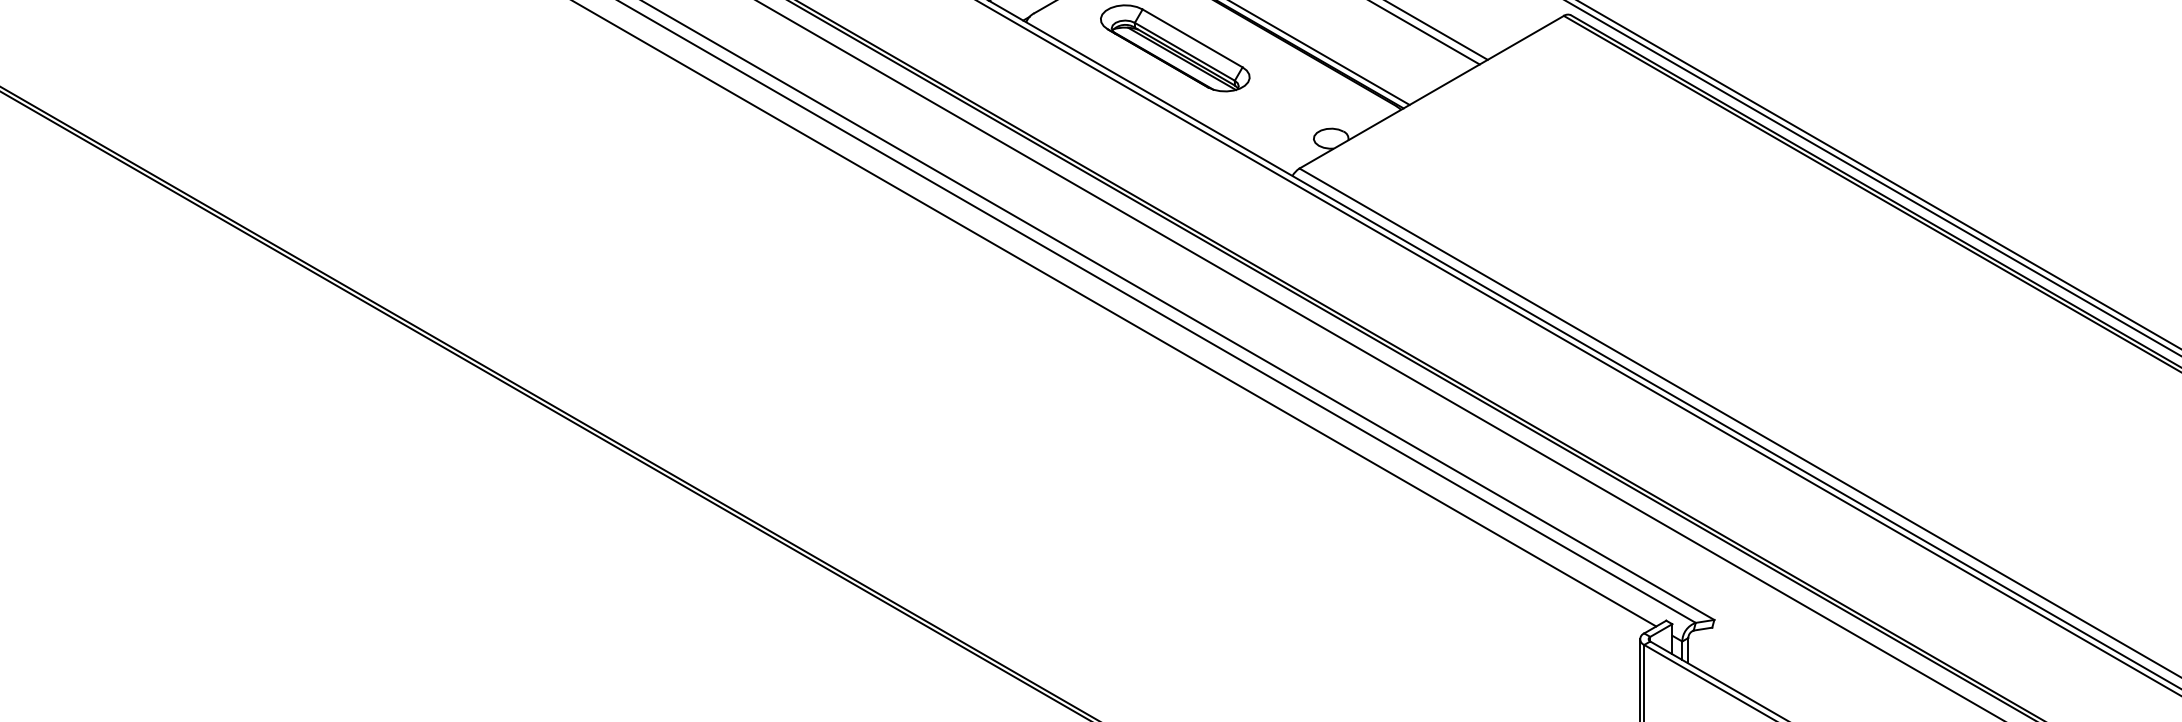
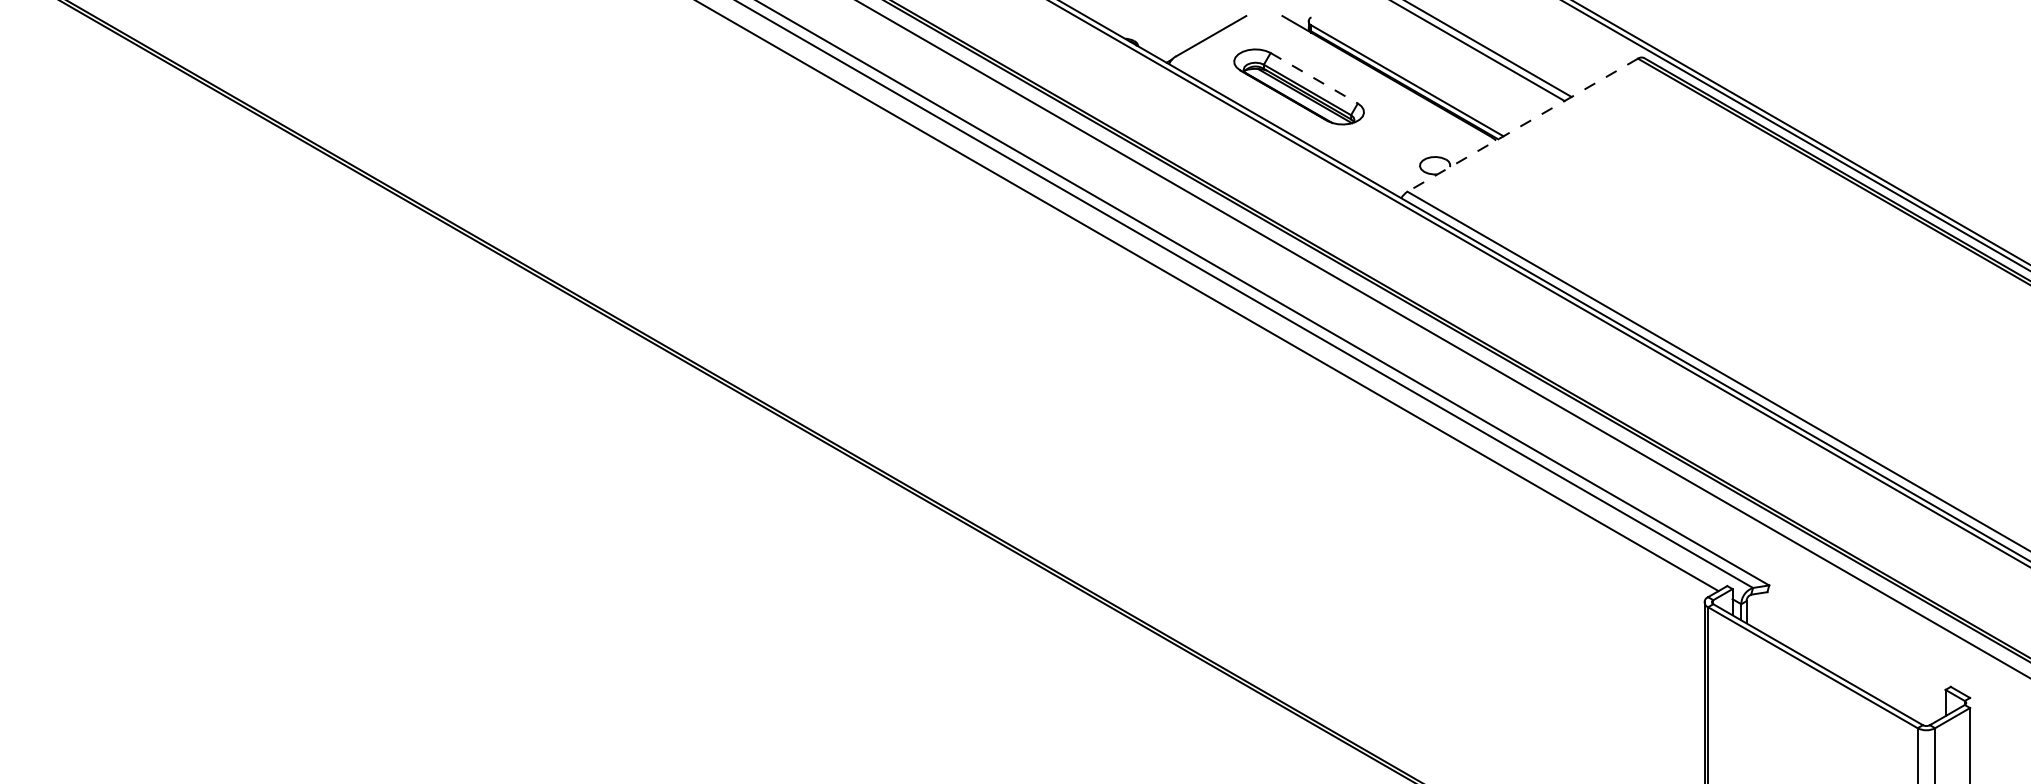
line: (1192, 38) -> (1314, 78), solid -> dashed
line: (1431, 92) -> (1522, 125), solid -> dashed

